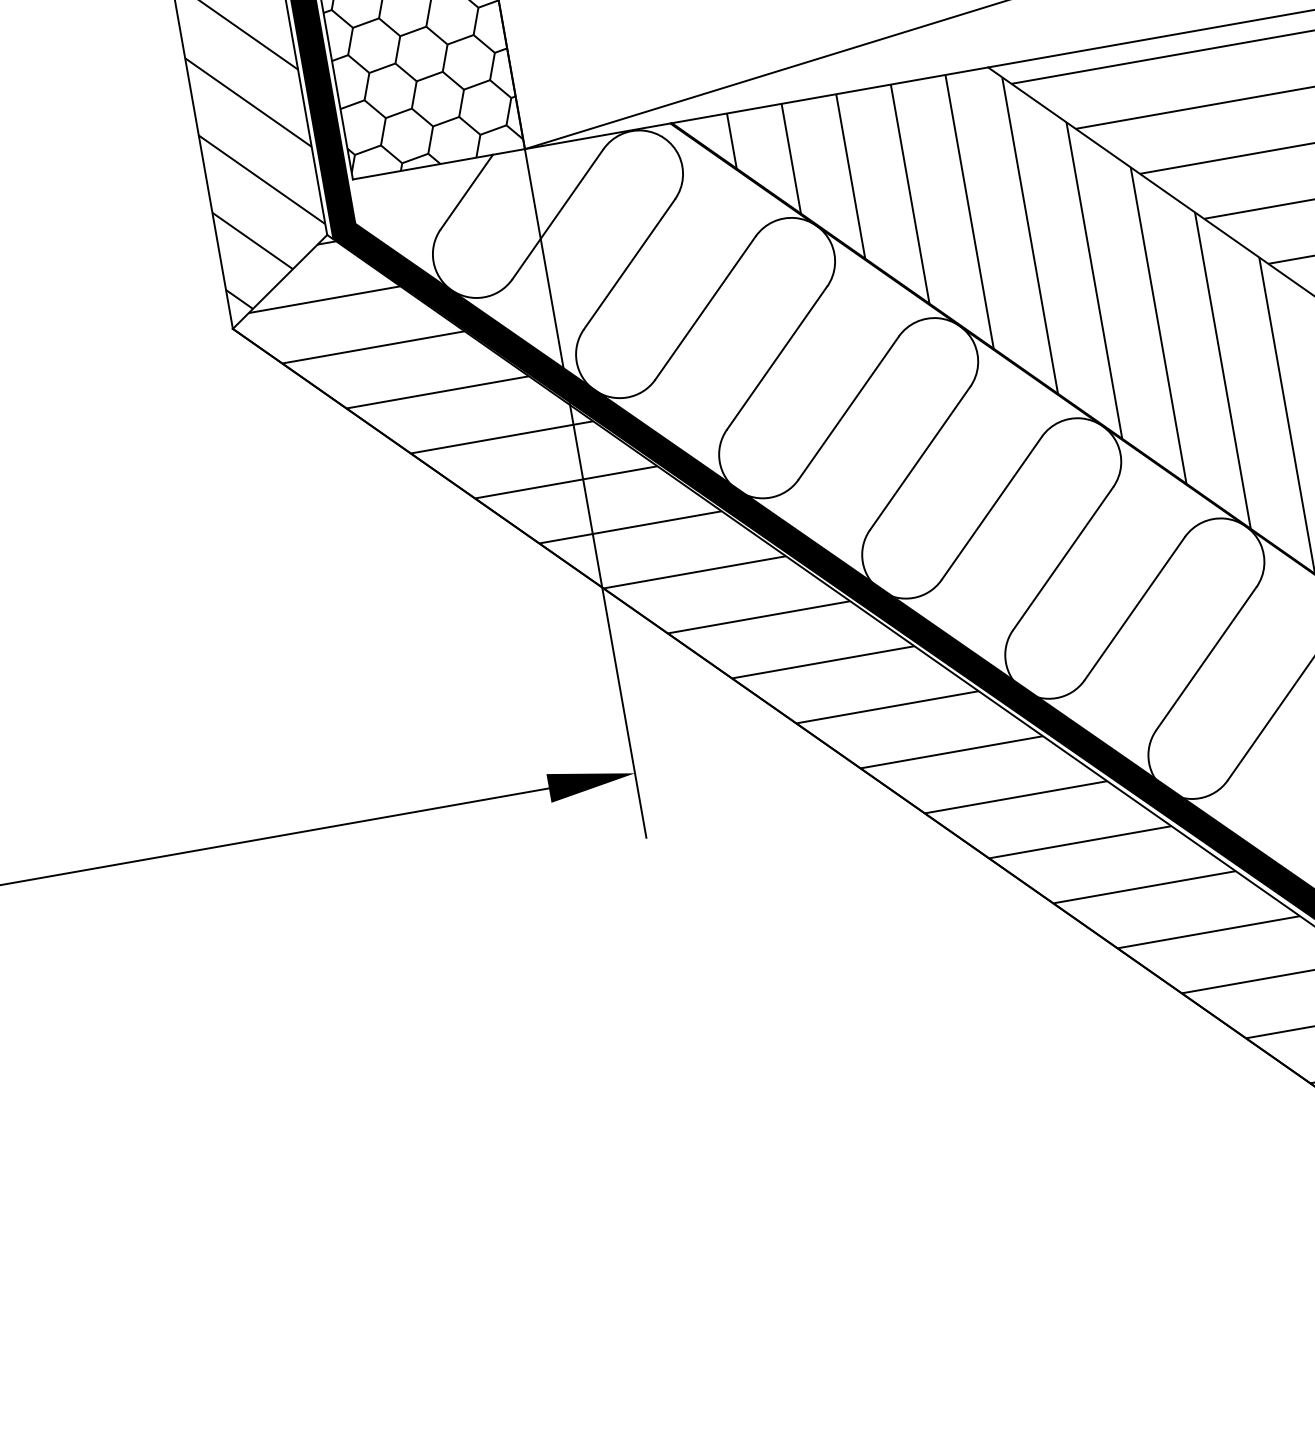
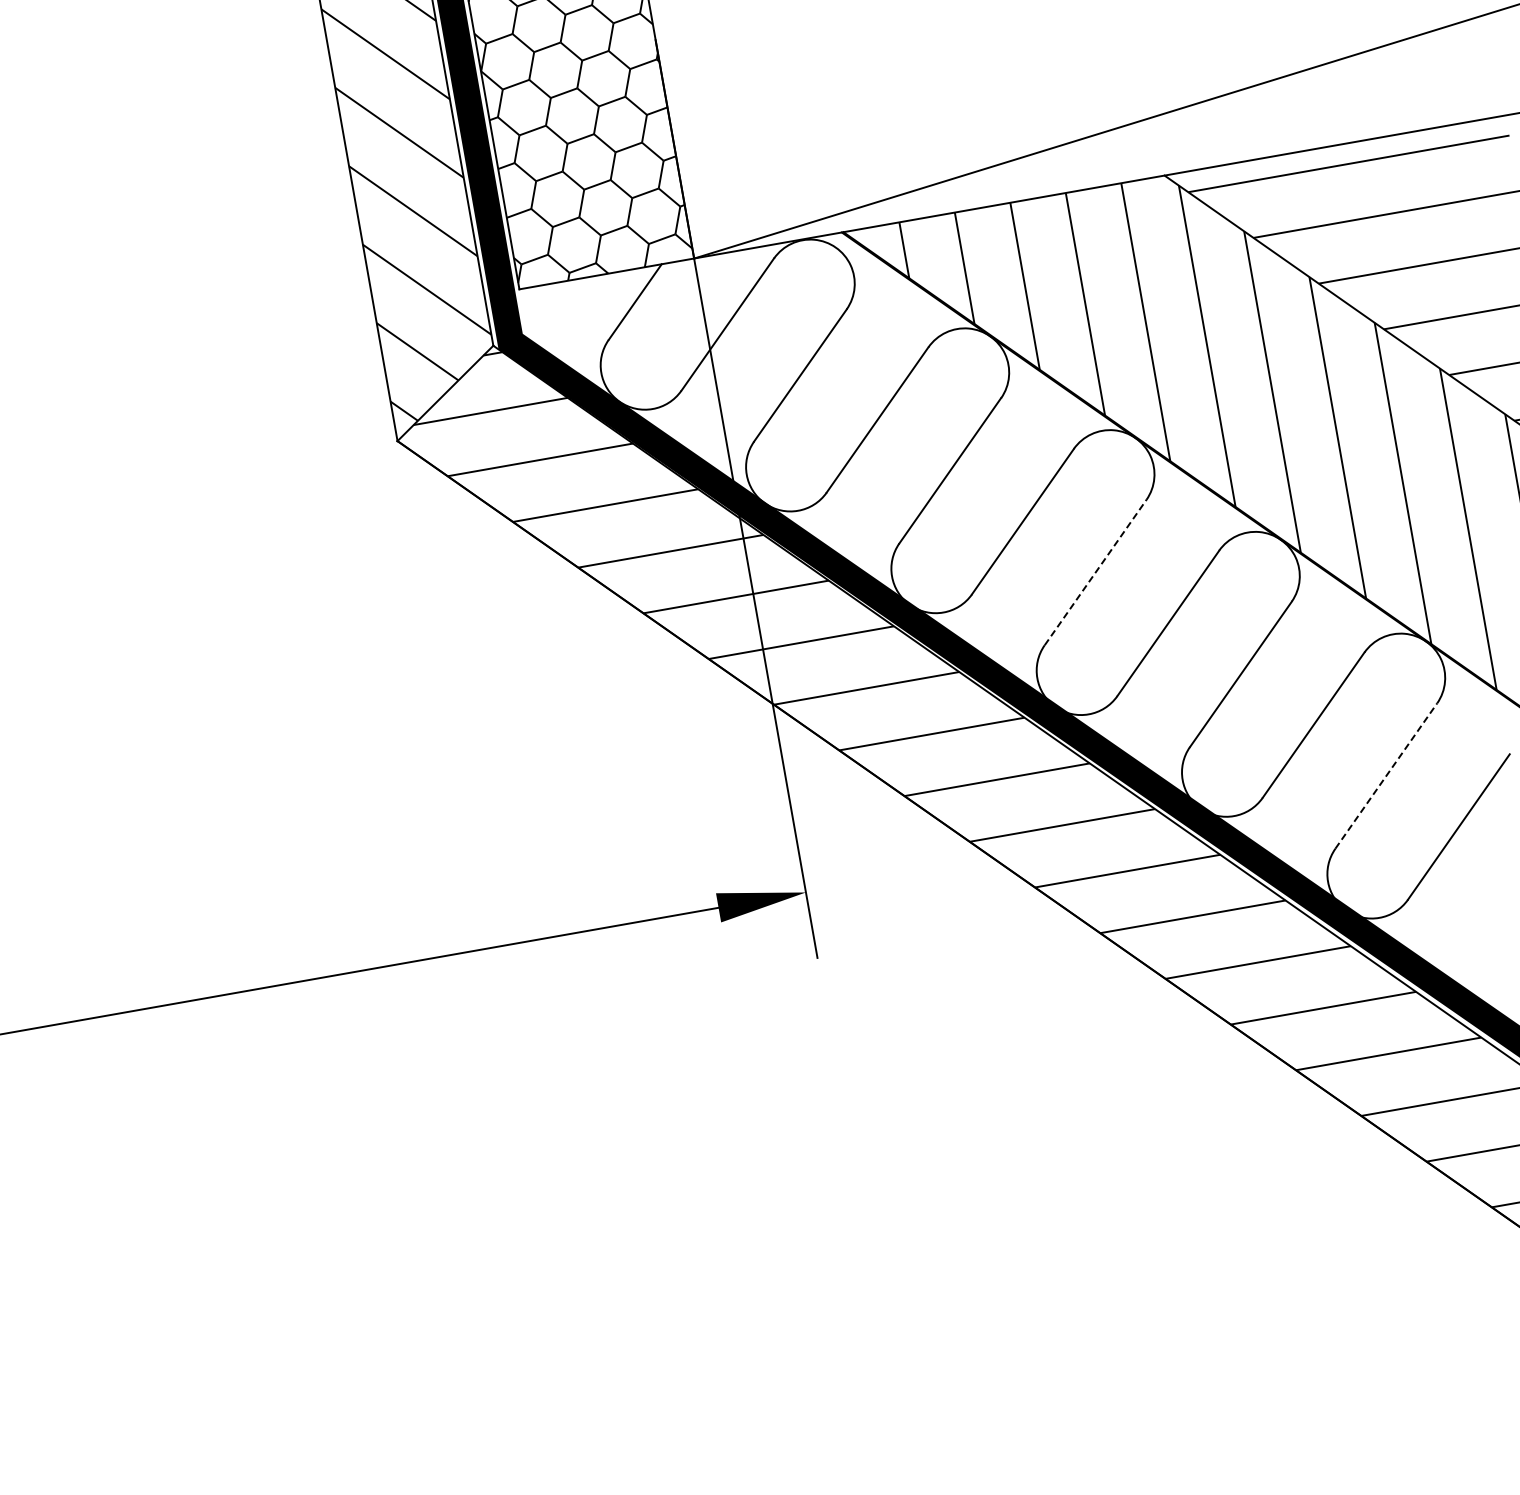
line: (920, 458) -> (1095, 572), solid -> dashed
line: (1206, 659) -> (1386, 776), solid -> dashed

